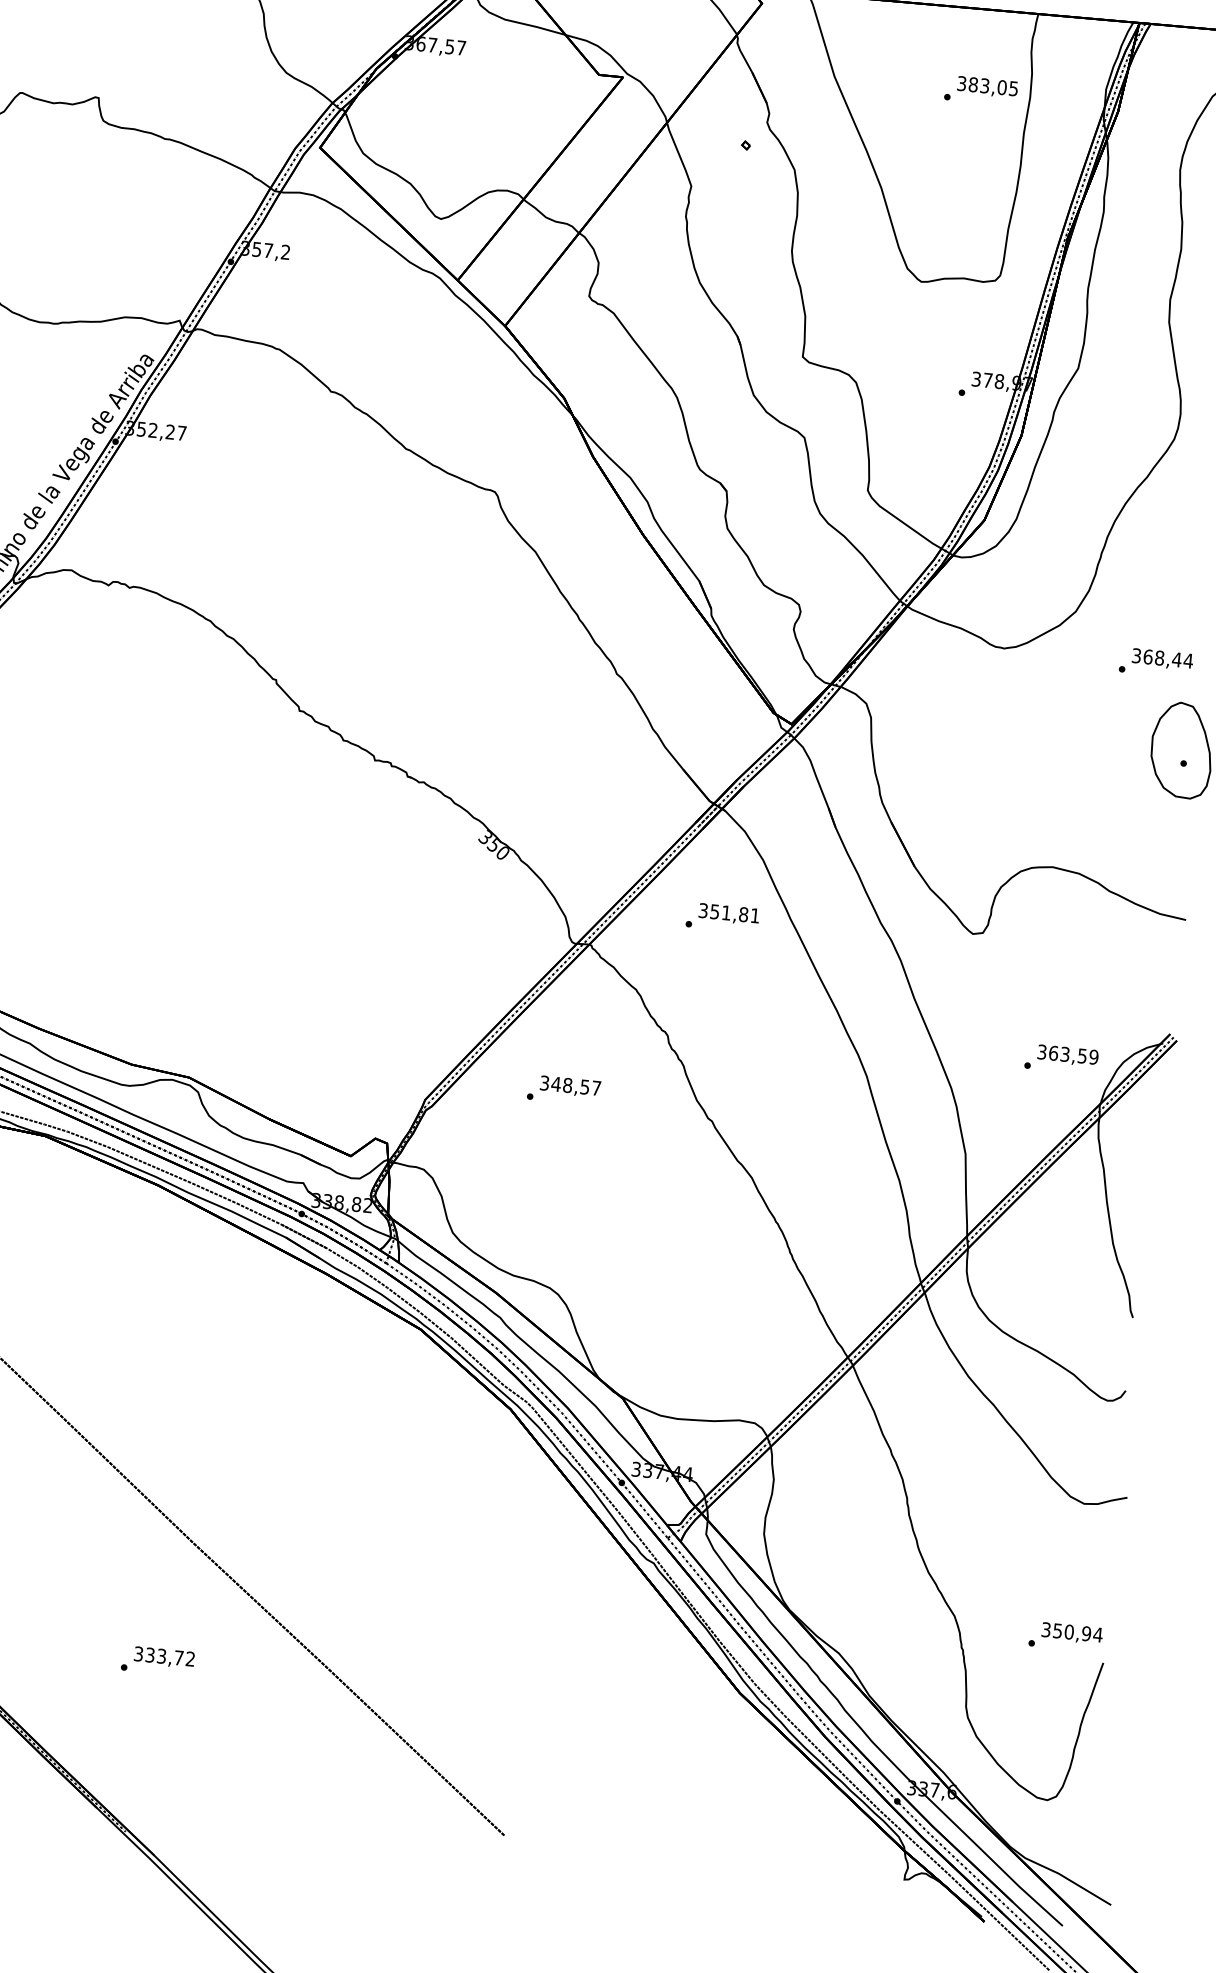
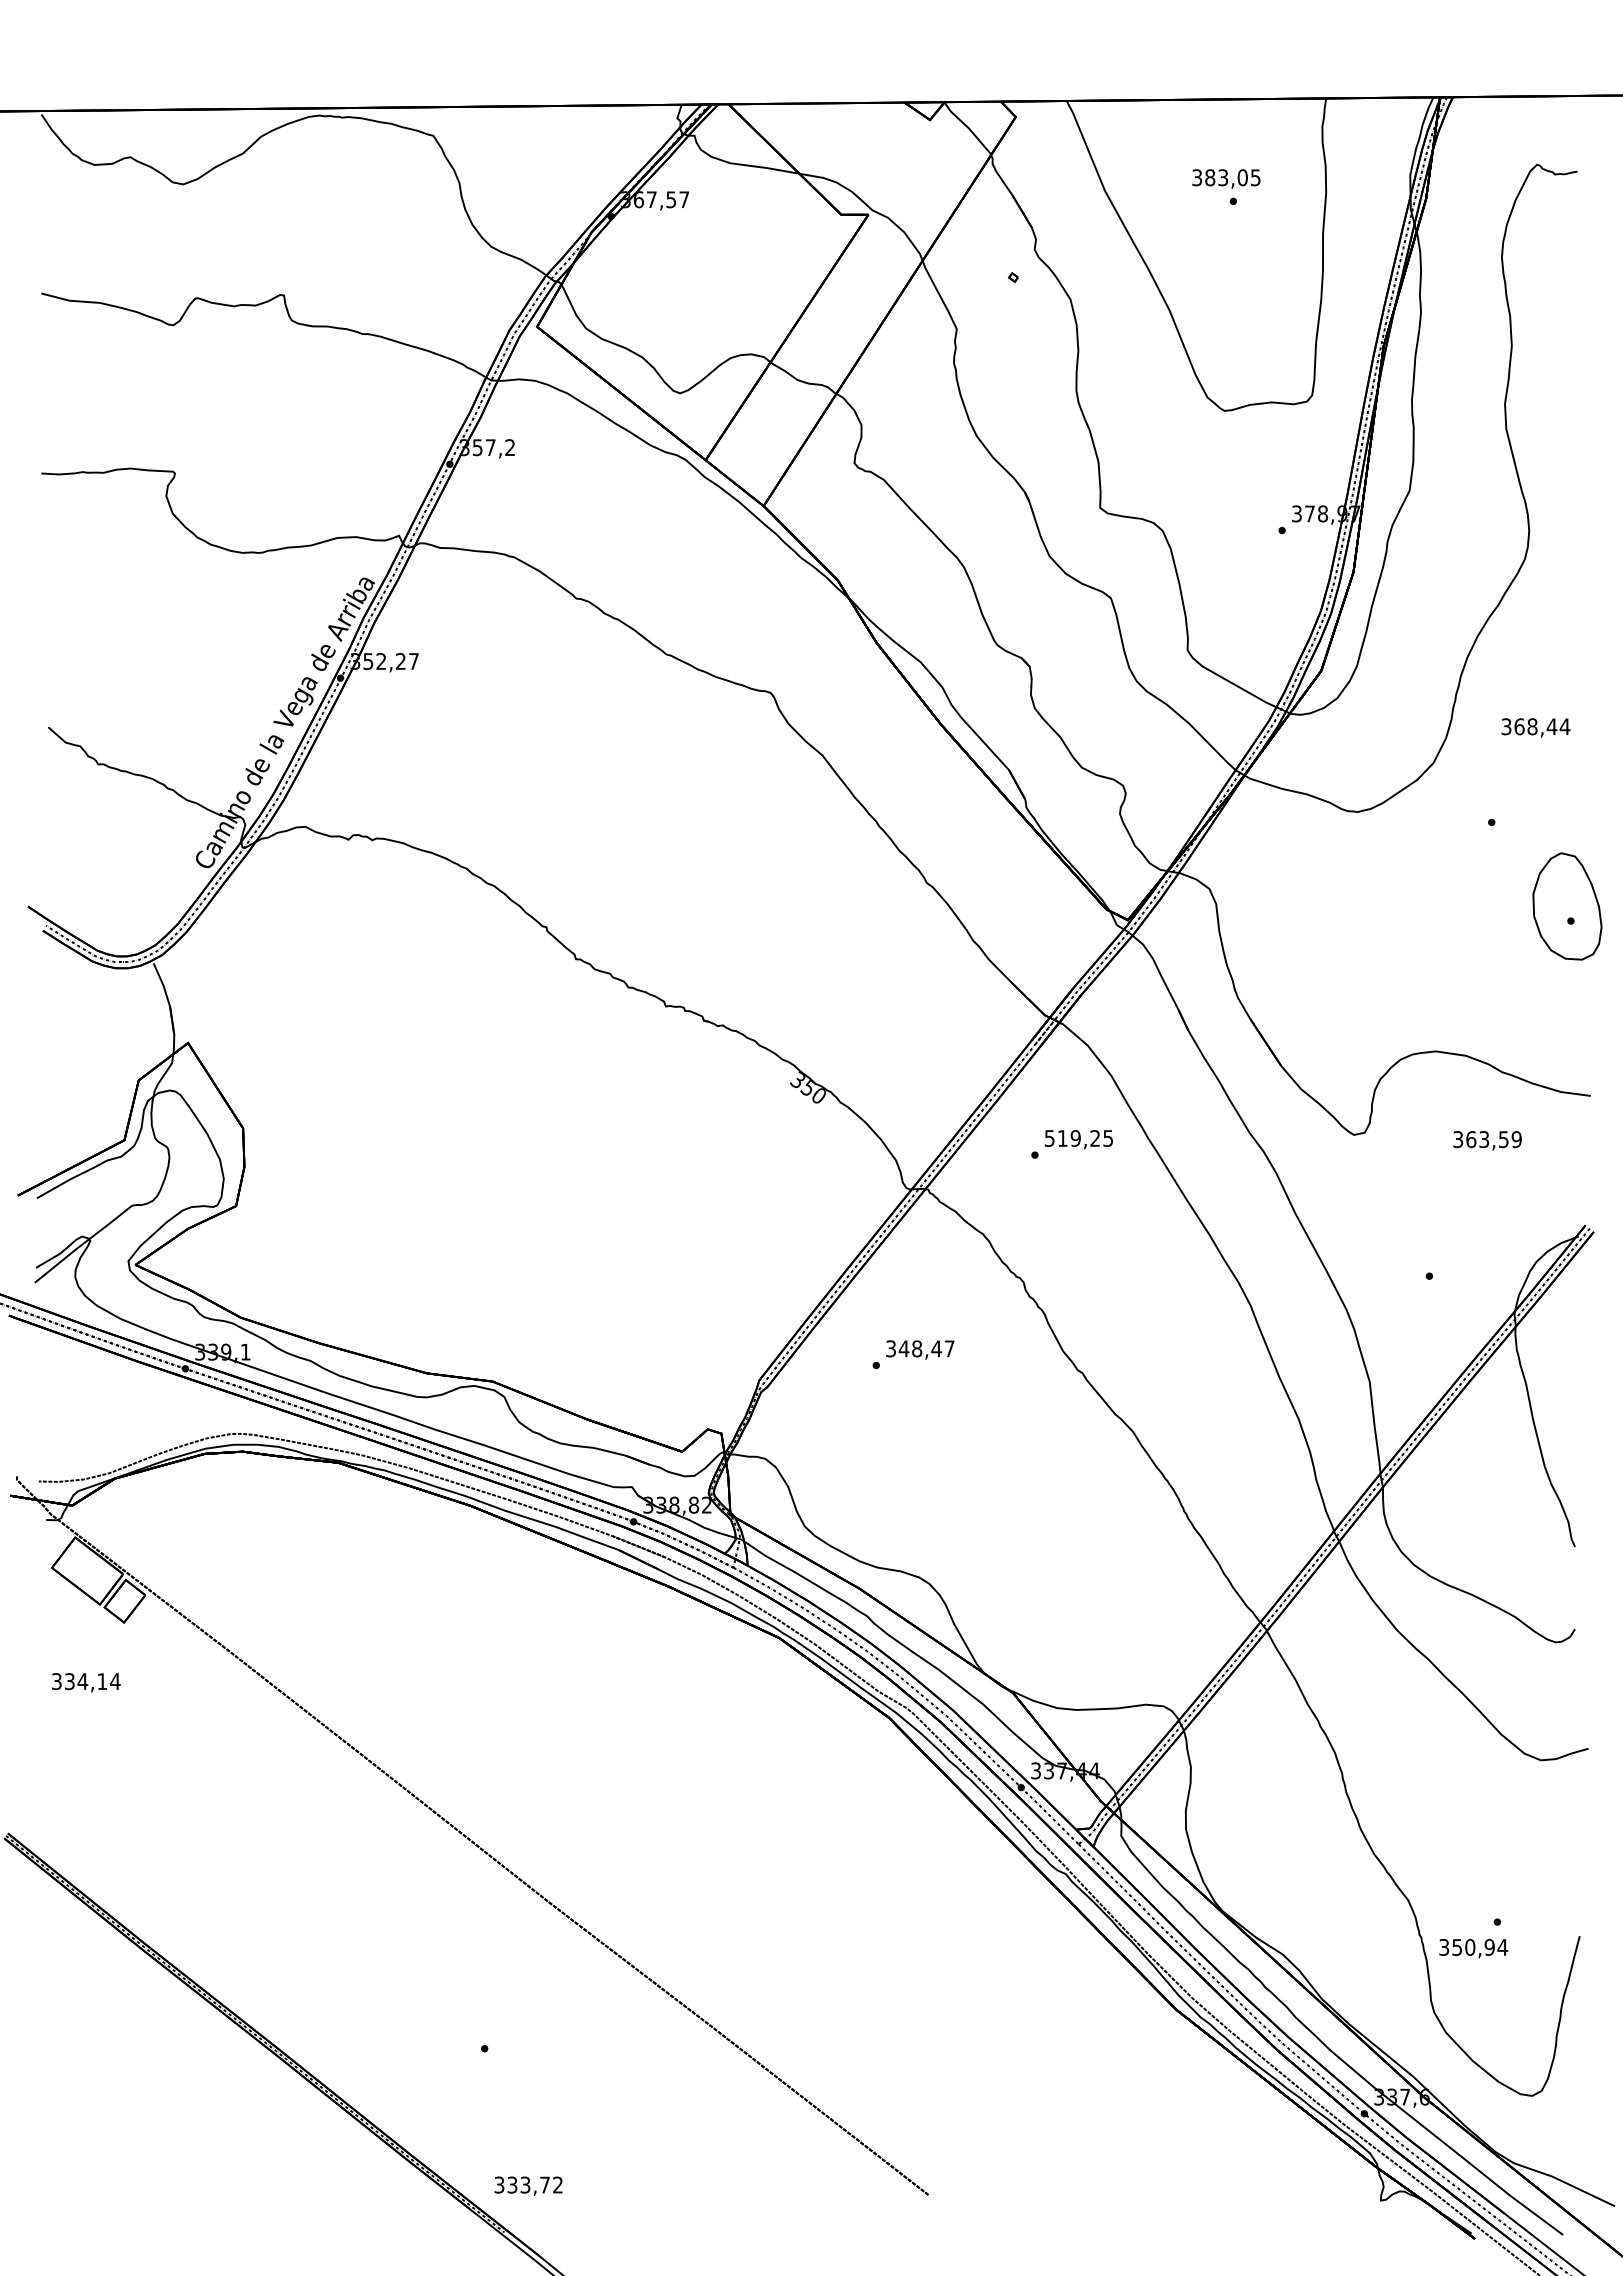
text: (987, 86) -> (1226, 178), moved
text: (1162, 659) -> (1535, 727), moved
text: (728, 913) -> (1078, 1138), 351,81 -> 519,25
text: (1067, 1055) -> (1487, 1140), moved
text: (584, 1086) -> (936, 1348), 348,57 -> 348,47
text: (1072, 1633) -> (1473, 1948), moved
text: (164, 1656) -> (528, 2185), moved

